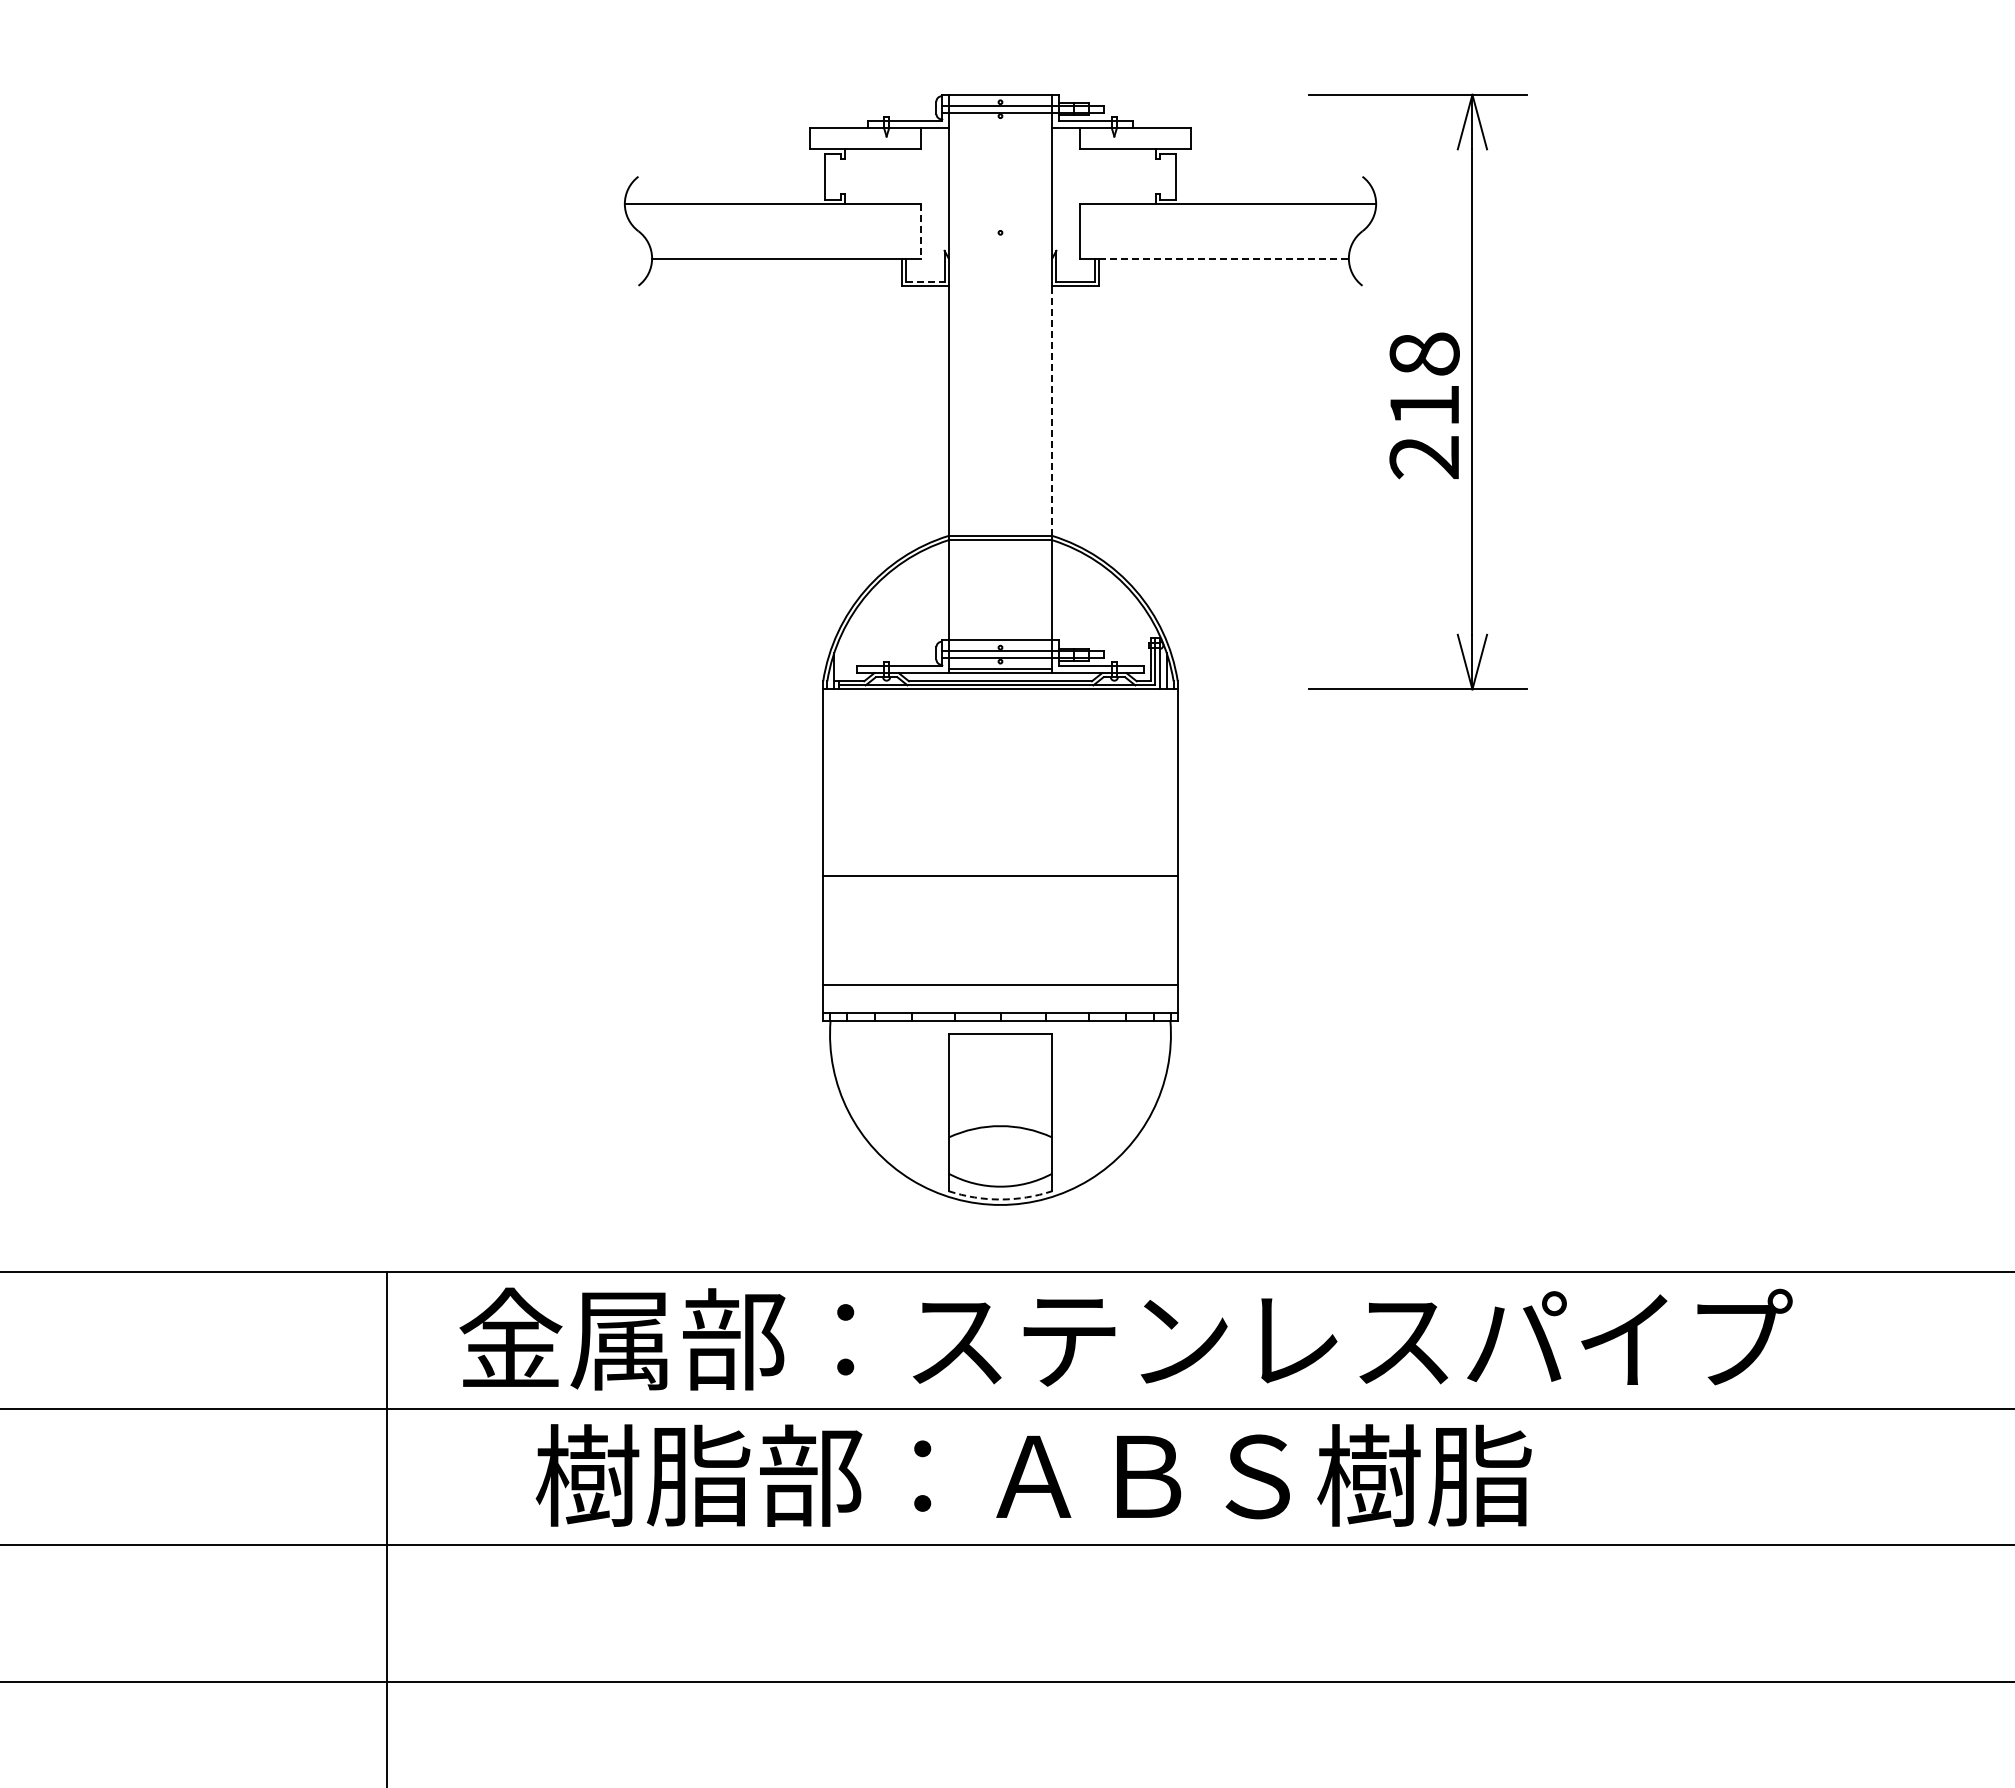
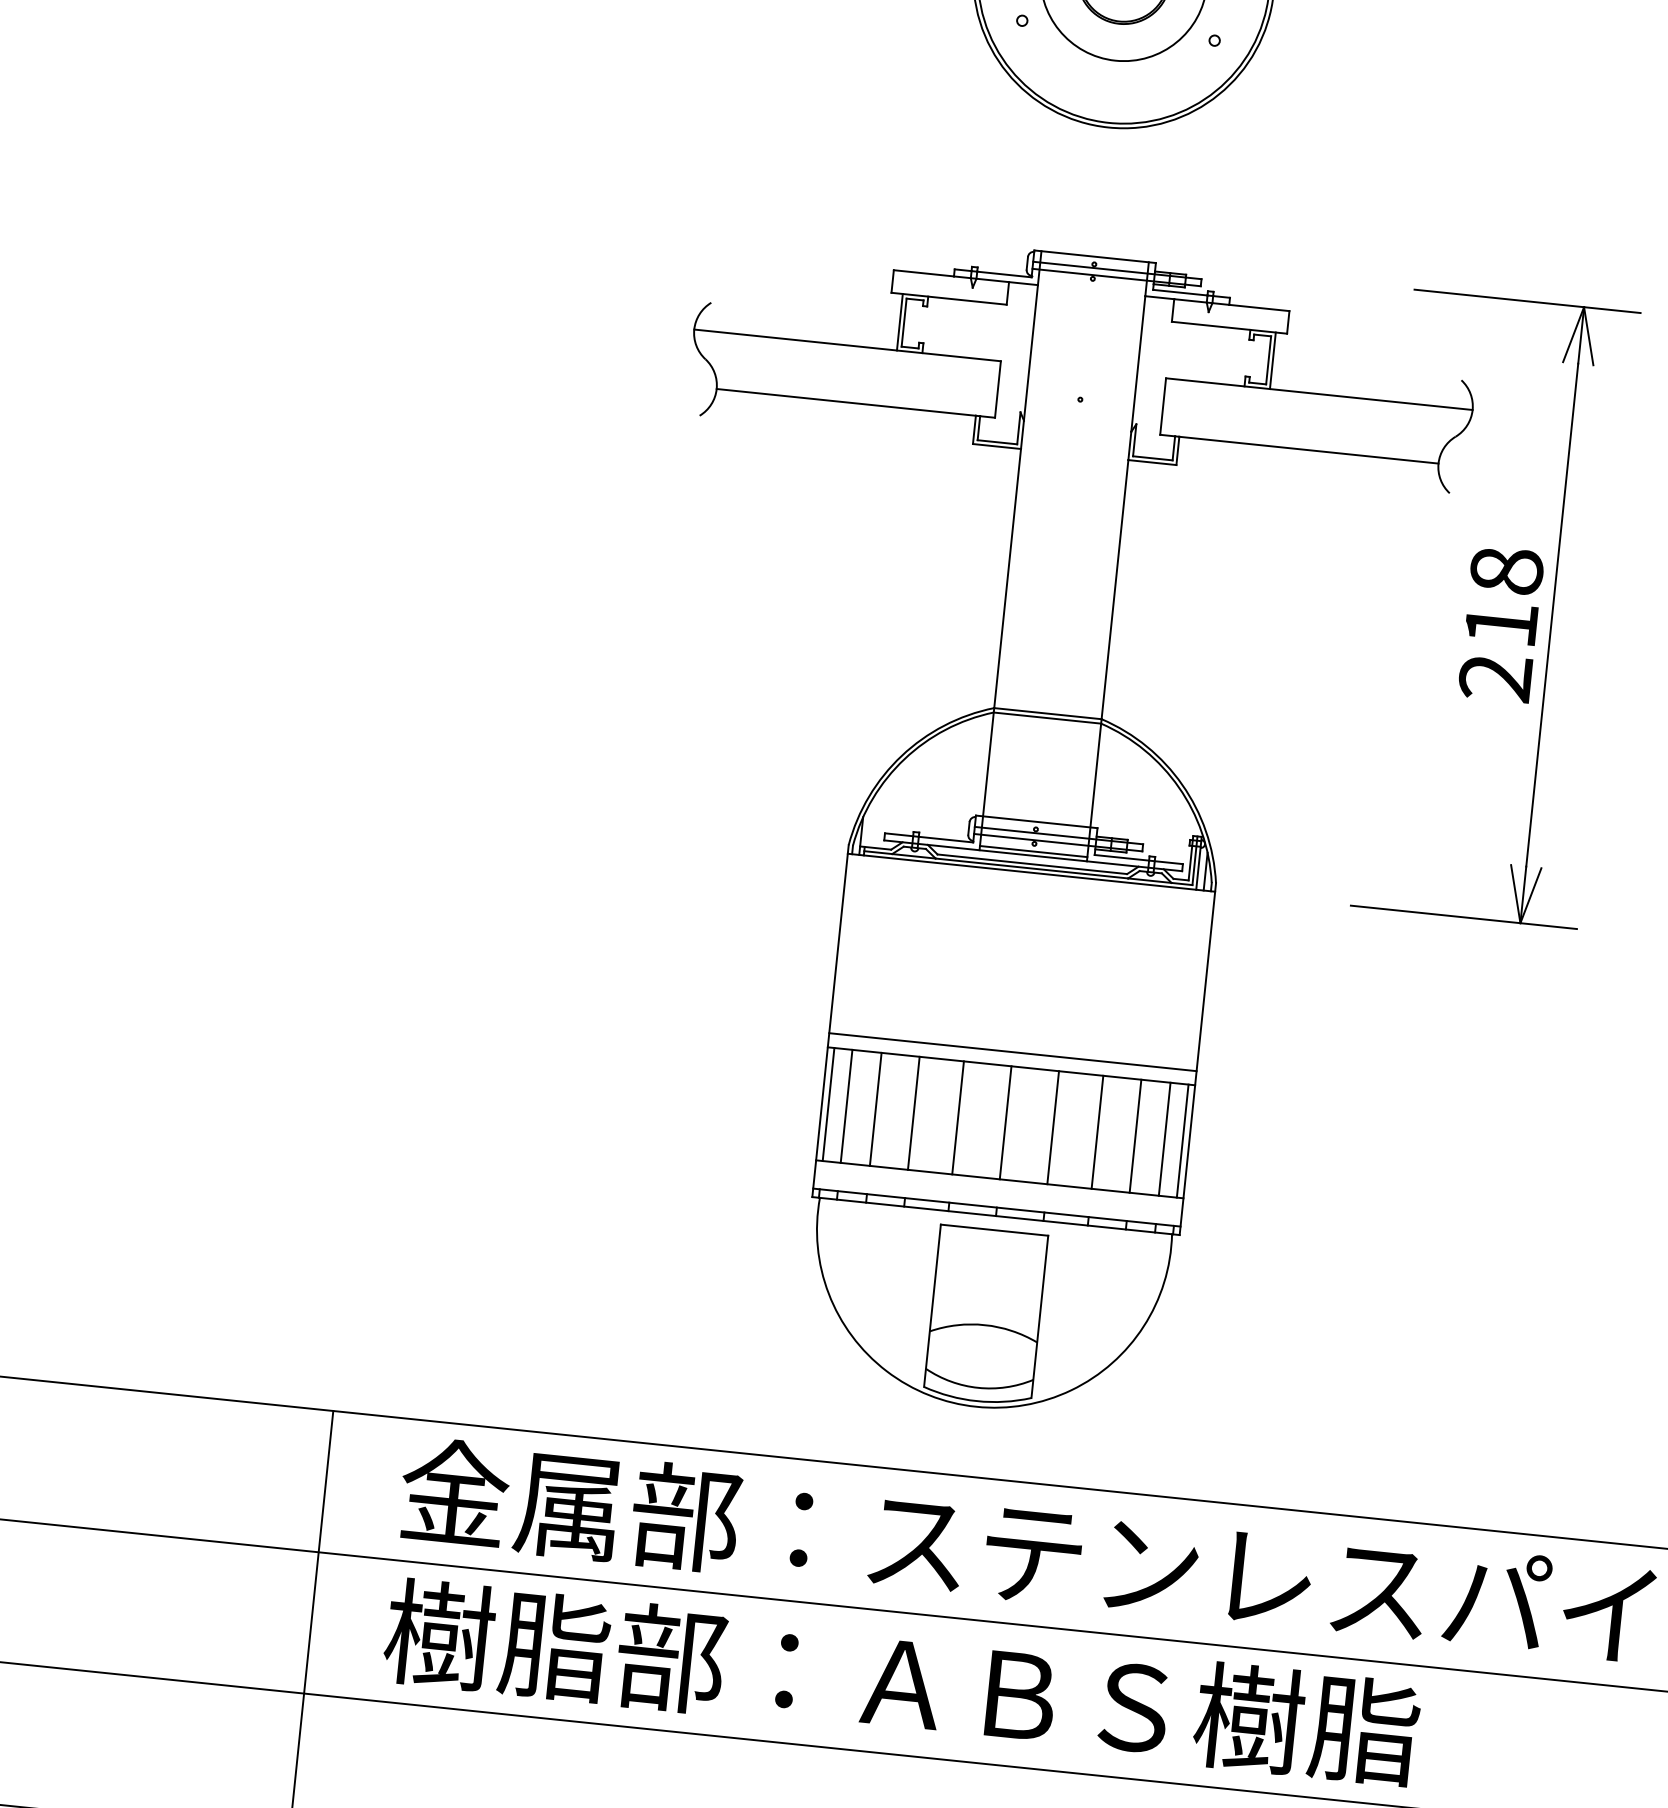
line: (820, 176) -> (899, 322), added
line: (1180, 176) -> (1272, 360), added
line: (920, 231) -> (997, 389), dashed -> solid
line: (1224, 258) -> (1309, 450), dashed -> solid
line: (925, 281) -> (997, 442), dashed -> solid
line: (1052, 410) -> (1115, 589), dashed -> solid
line: (1000, 862) -> (1012, 1052), added
line: (829, 930) -> (828, 1104), added
line: (846, 930) -> (846, 1105), added
line: (875, 930) -> (876, 1109), added
line: (911, 930) -> (913, 1112), added
line: (954, 930) -> (958, 1117), added
line: (1000, 930) -> (1005, 1122), added
line: (1046, 930) -> (1053, 1127), added
line: (1089, 930) -> (1097, 1131), added
line: (1125, 930) -> (1135, 1135), added
line: (1154, 930) -> (1165, 1138), added
line: (1171, 930) -> (1182, 1140), added
arc: (1000, 1199) -> (976, 1401), dashed -> solid
text: (1033, 1475) -> (901, 1682), moved

